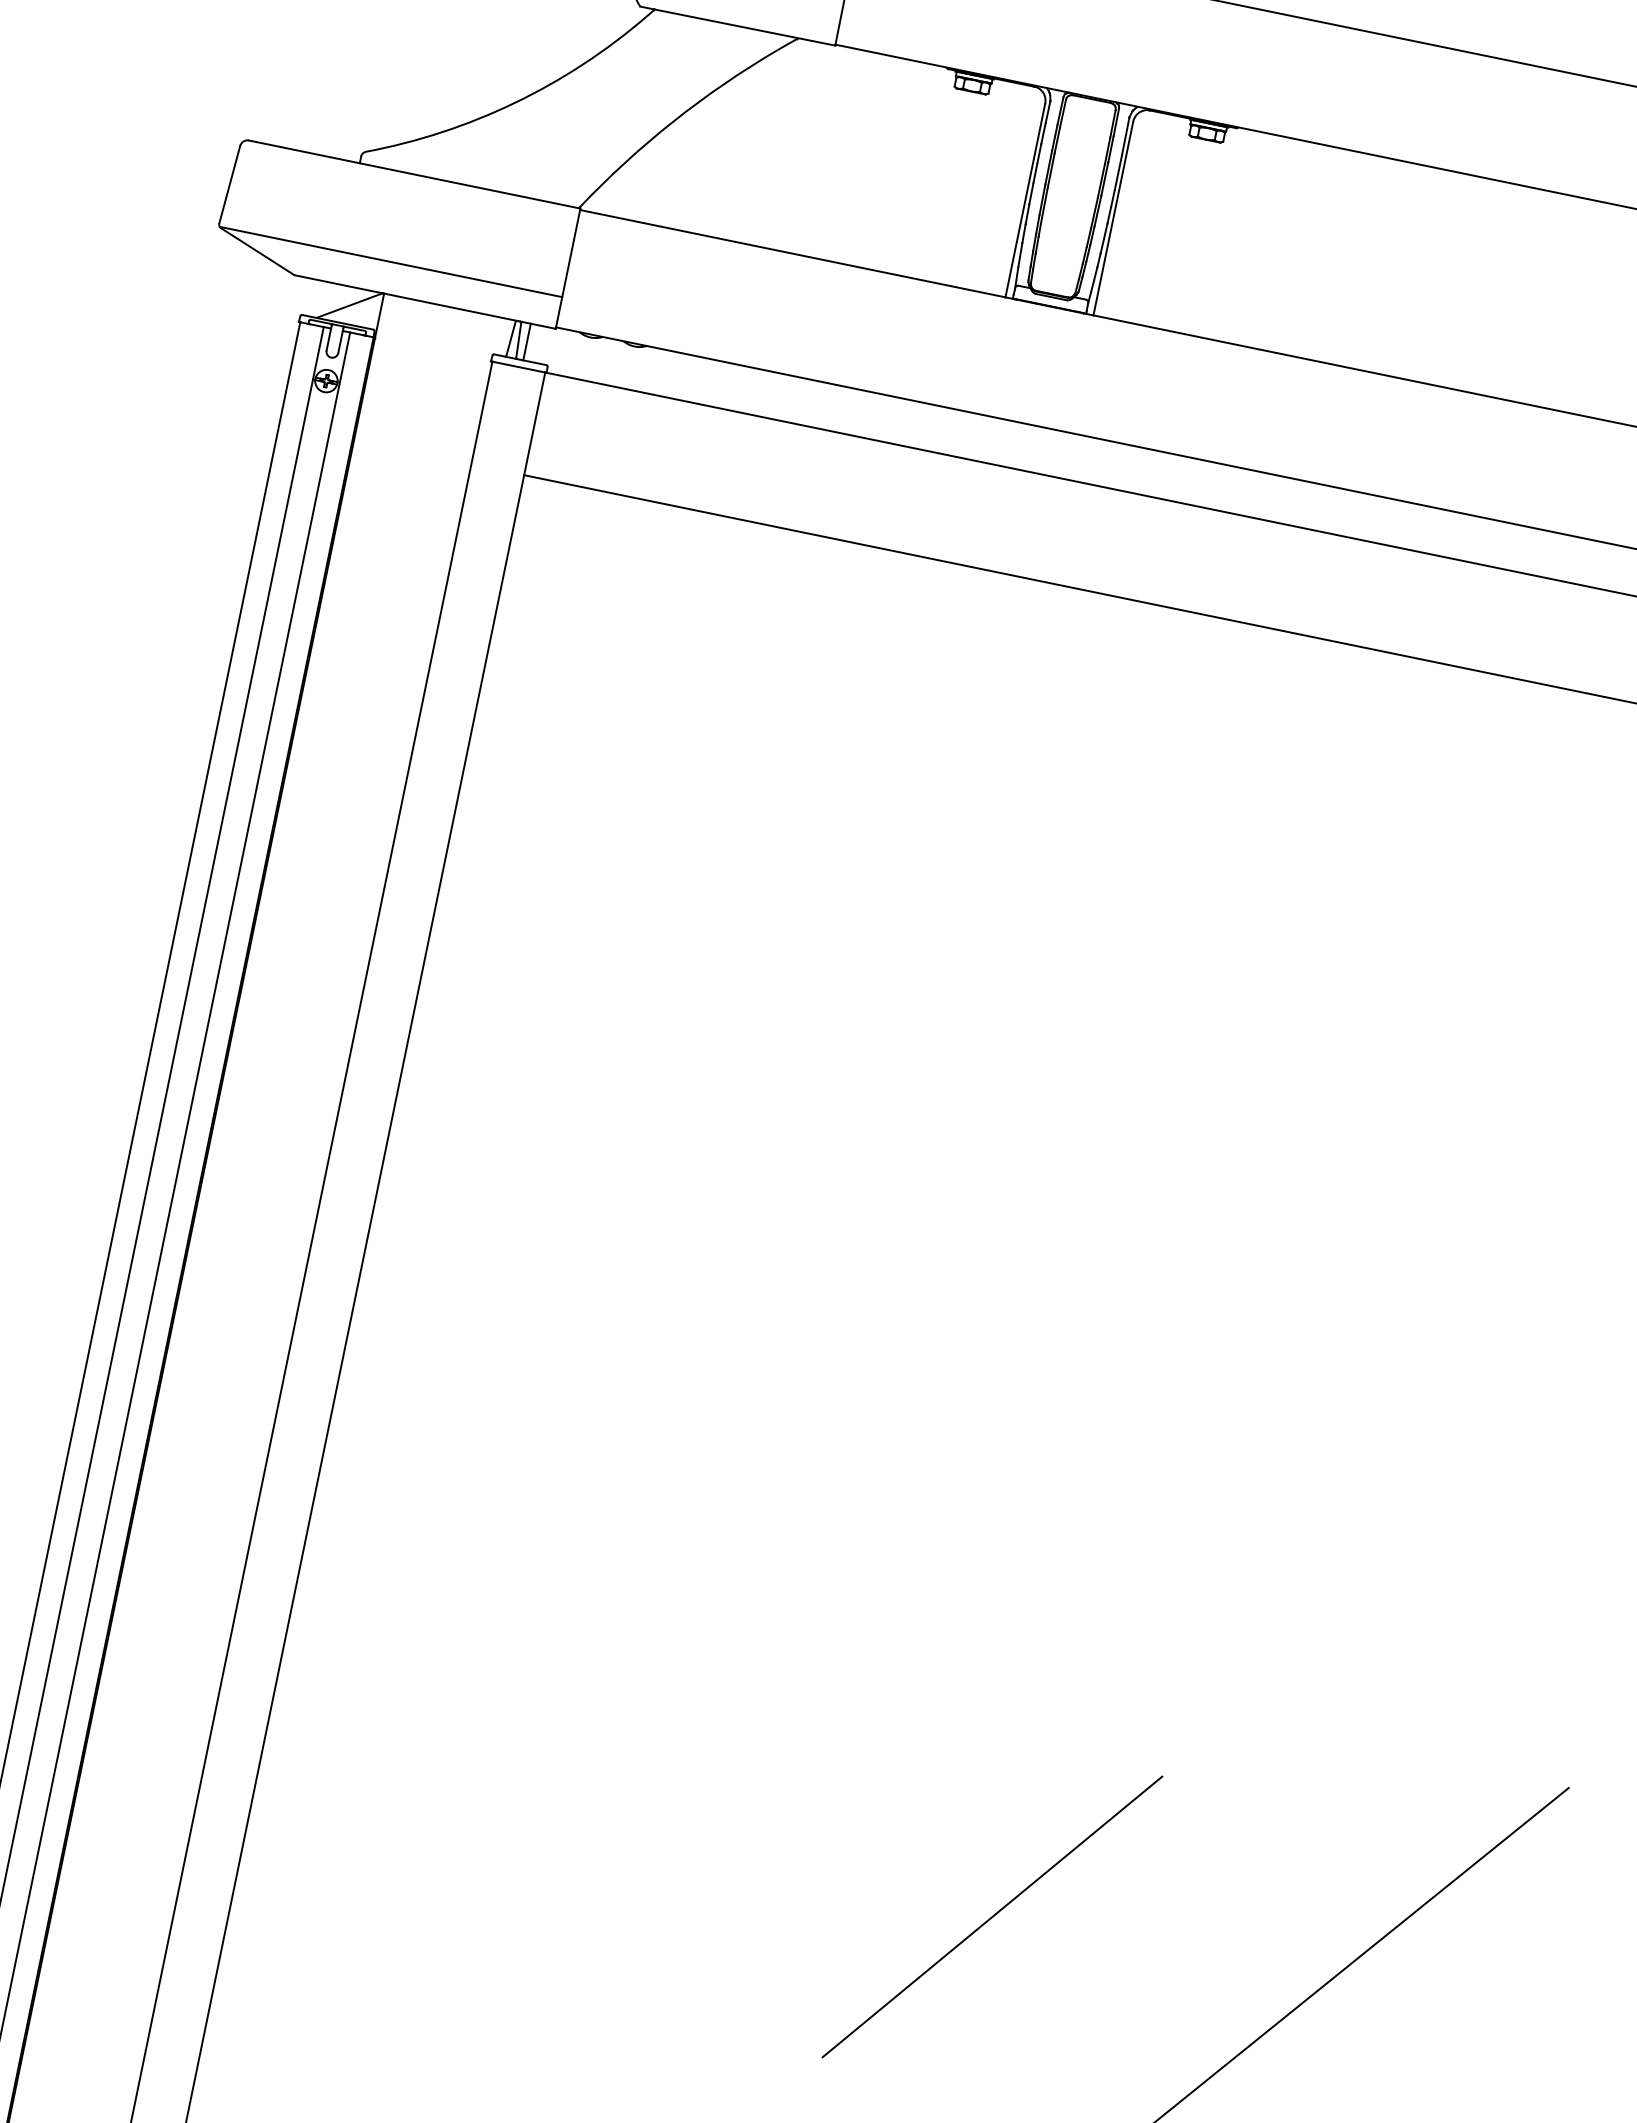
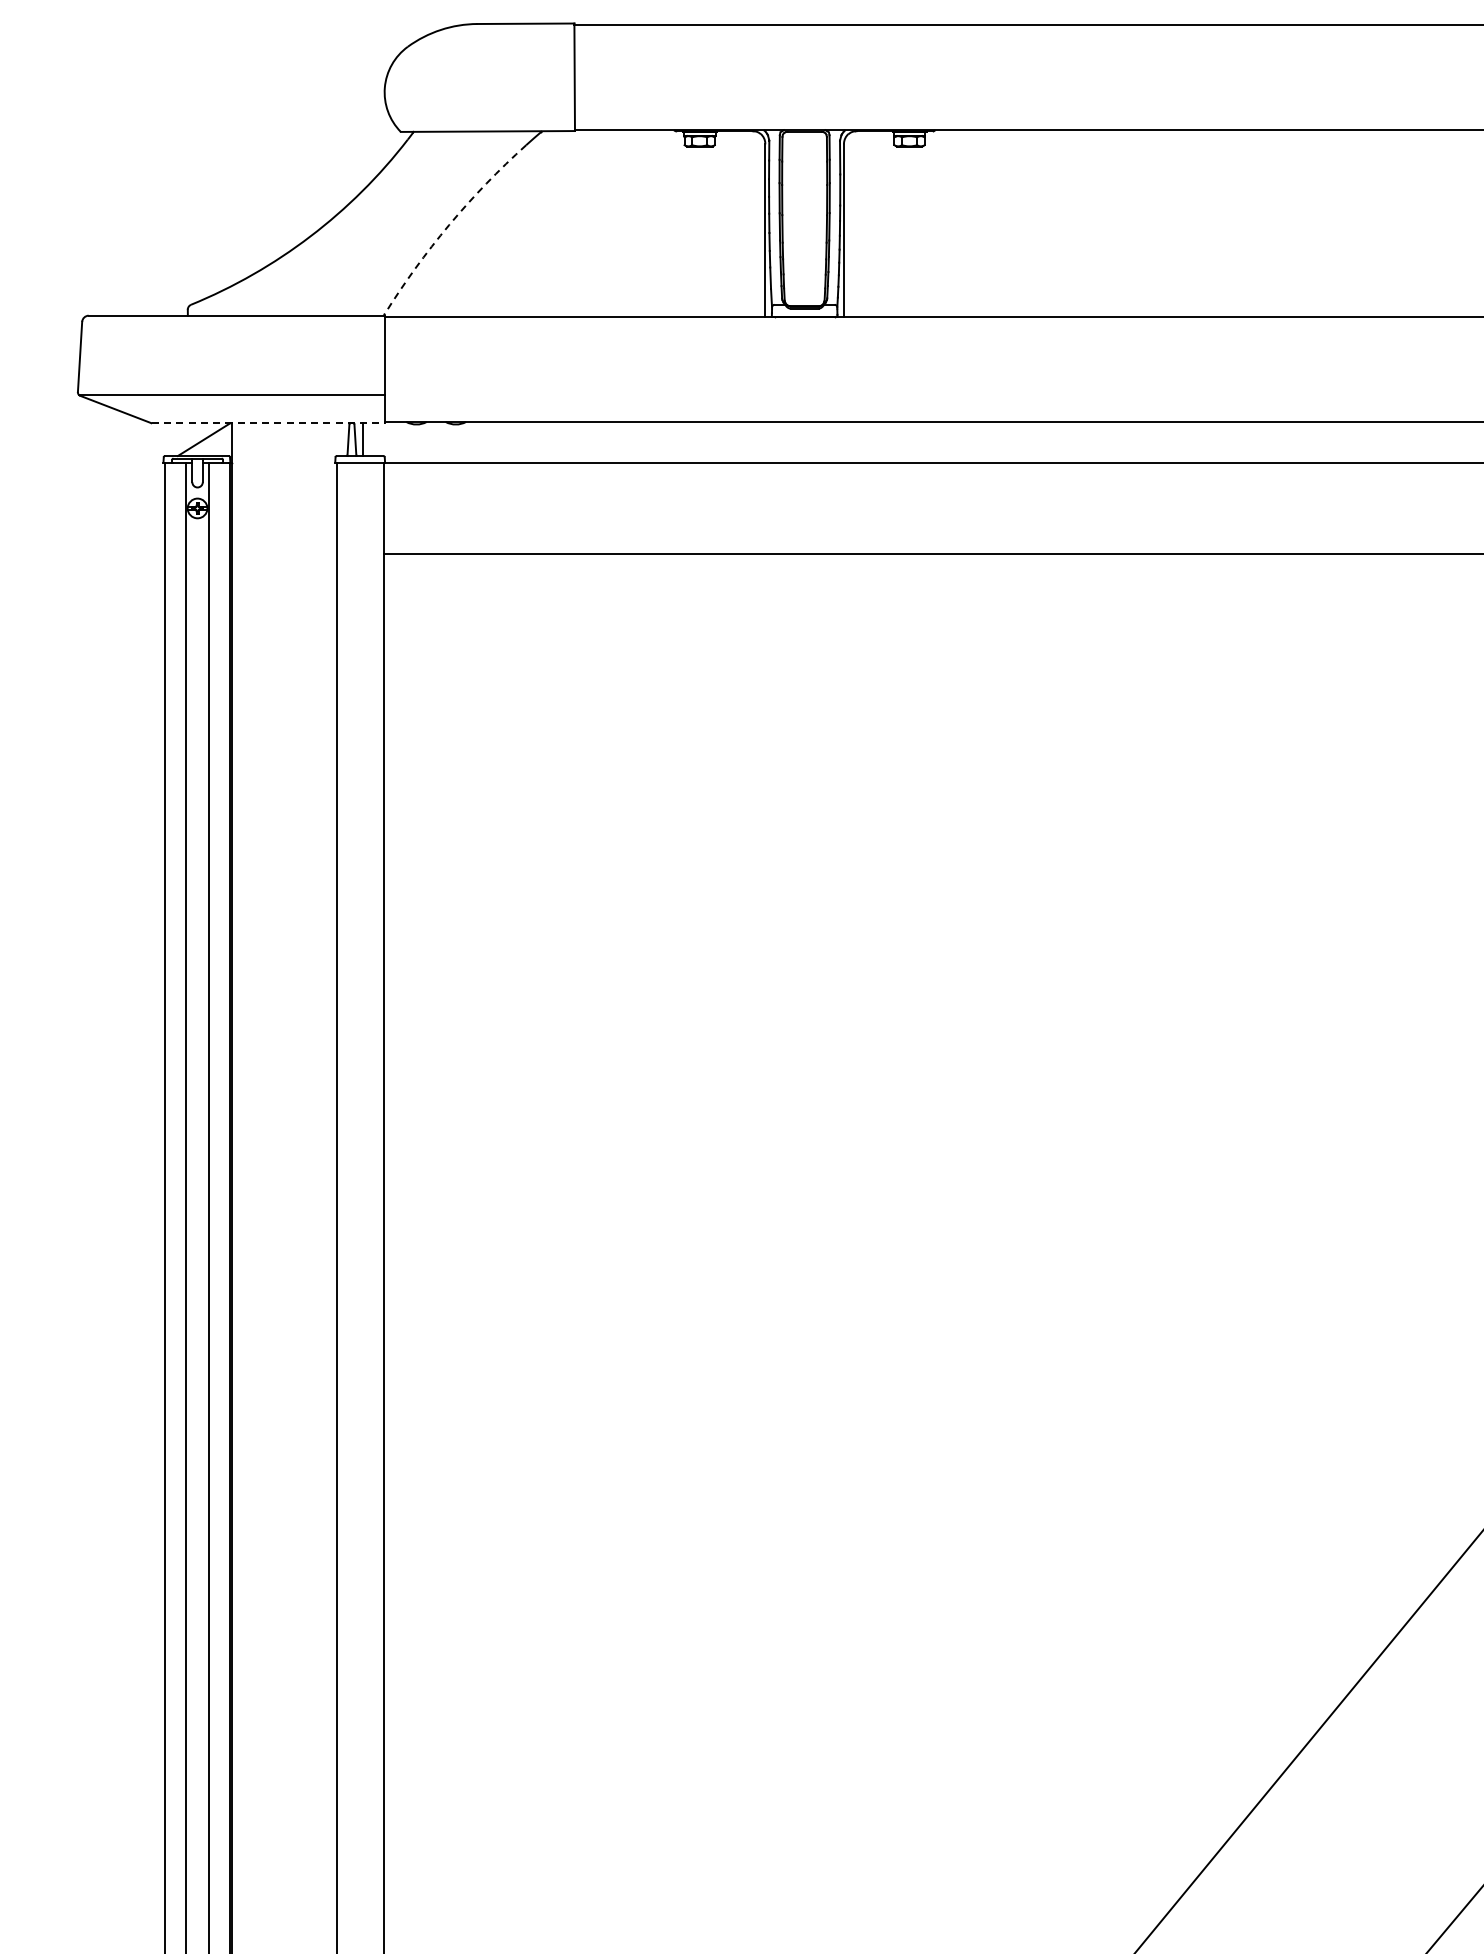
arc: (673, 121) -> (449, 224), solid -> dashed
line: (425, 302) -> (268, 423), solid -> dashed
line: (992, 1916) -> (1039, 1708), removed

